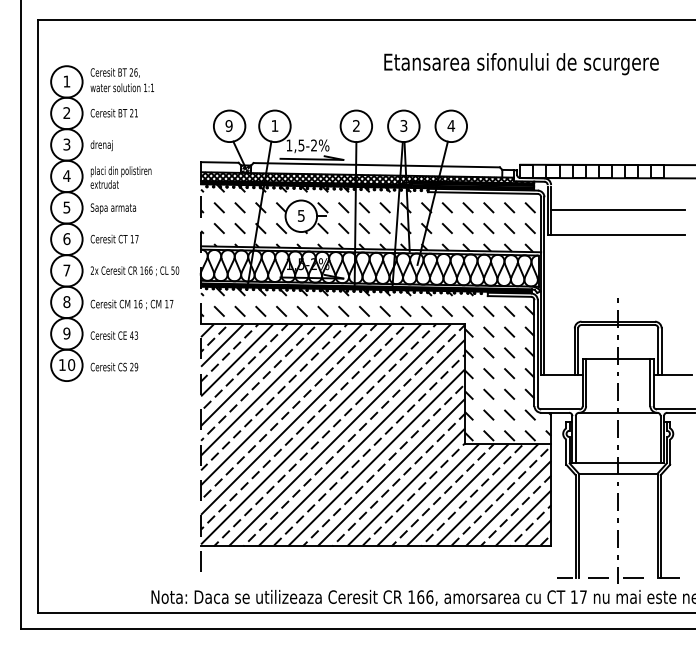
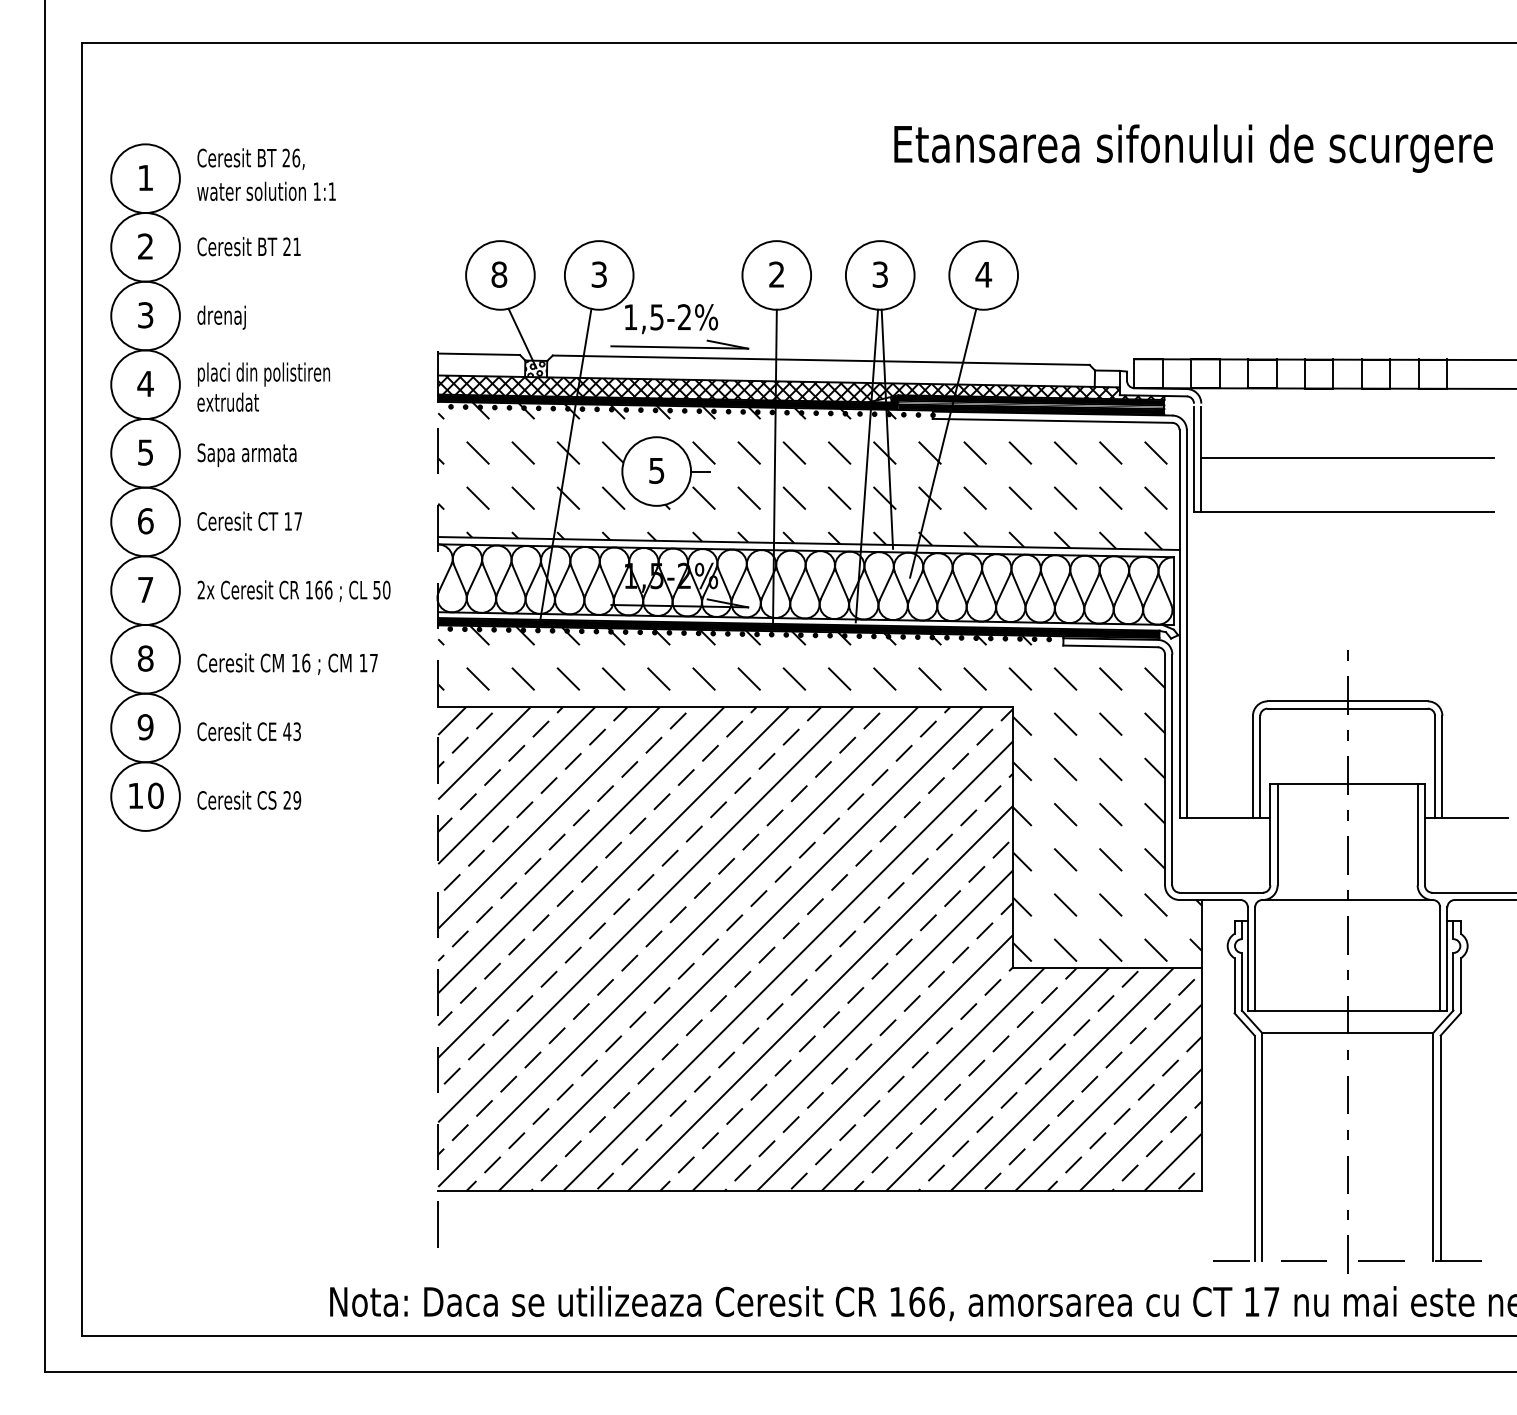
text: (521, 64) -> (1193, 149), moved
text: (228, 125) -> (497, 273), 9 -> 8
text: (274, 125) -> (598, 273), 1 -> 3

